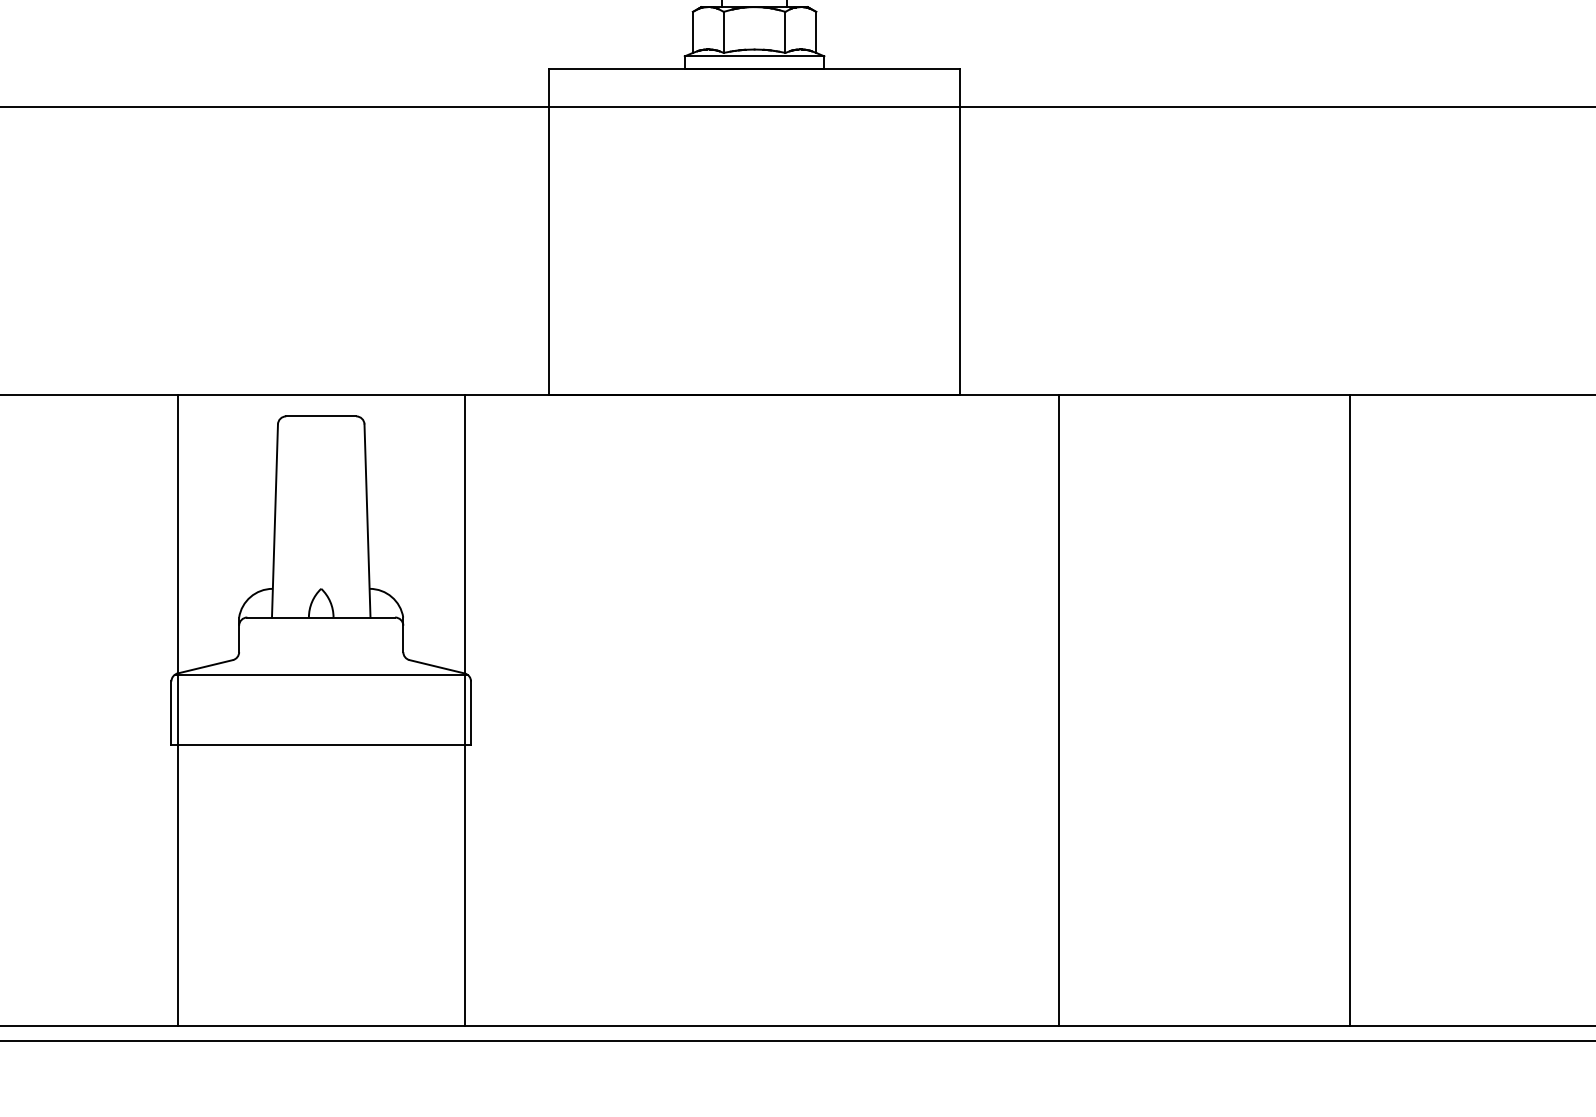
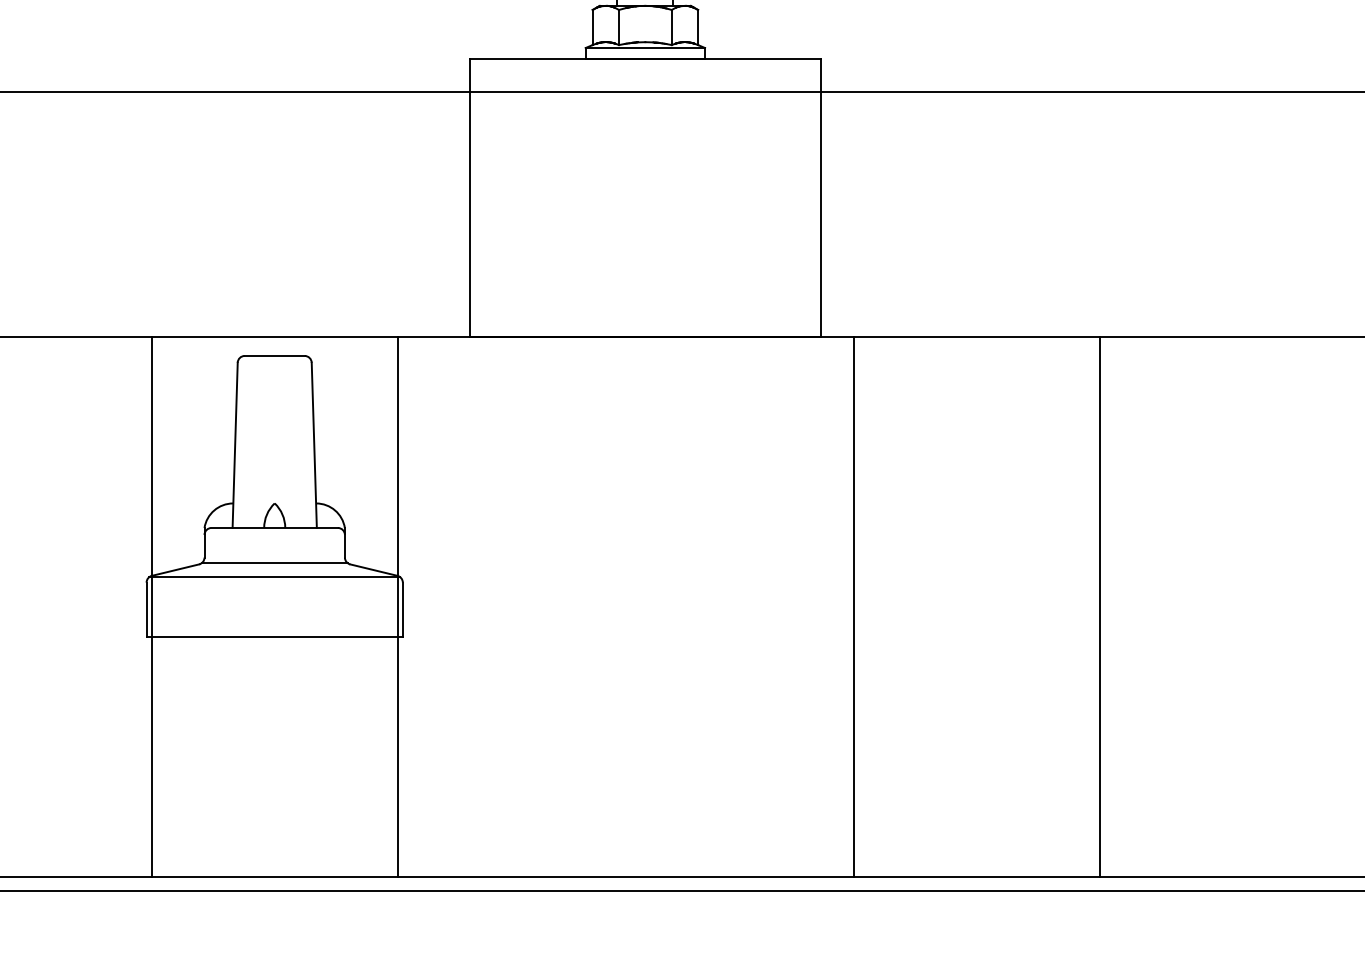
line: (321, 658) -> (274, 563), added
line: (1059, 709) -> (853, 606), moved
line: (1349, 709) -> (1099, 606), moved

